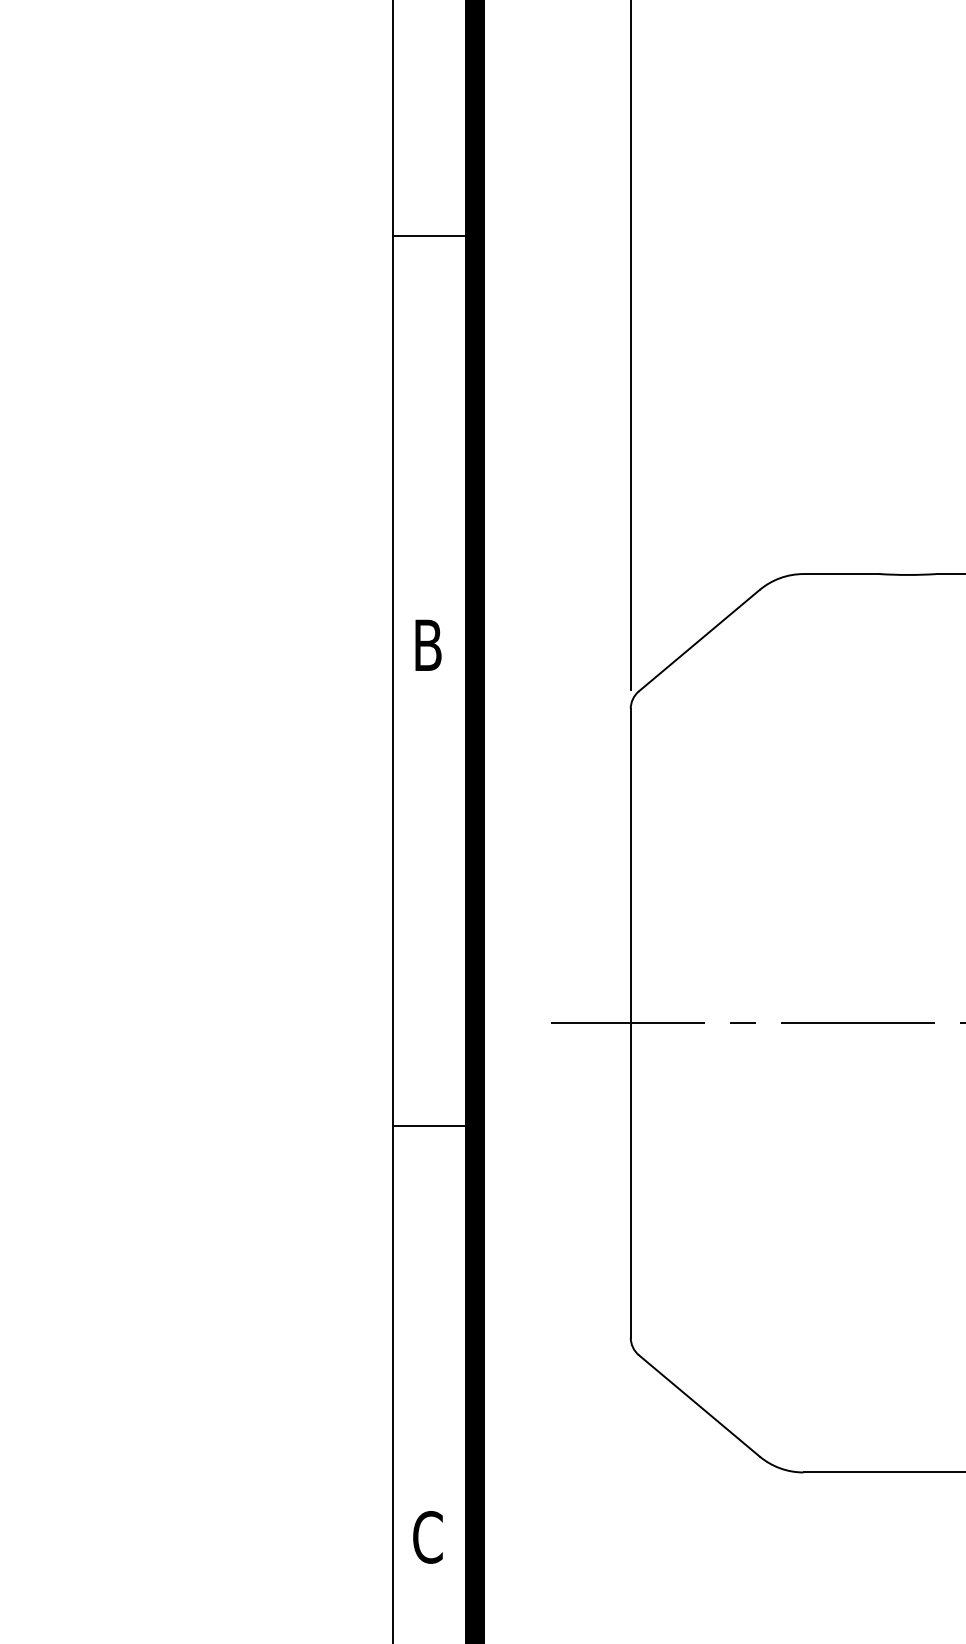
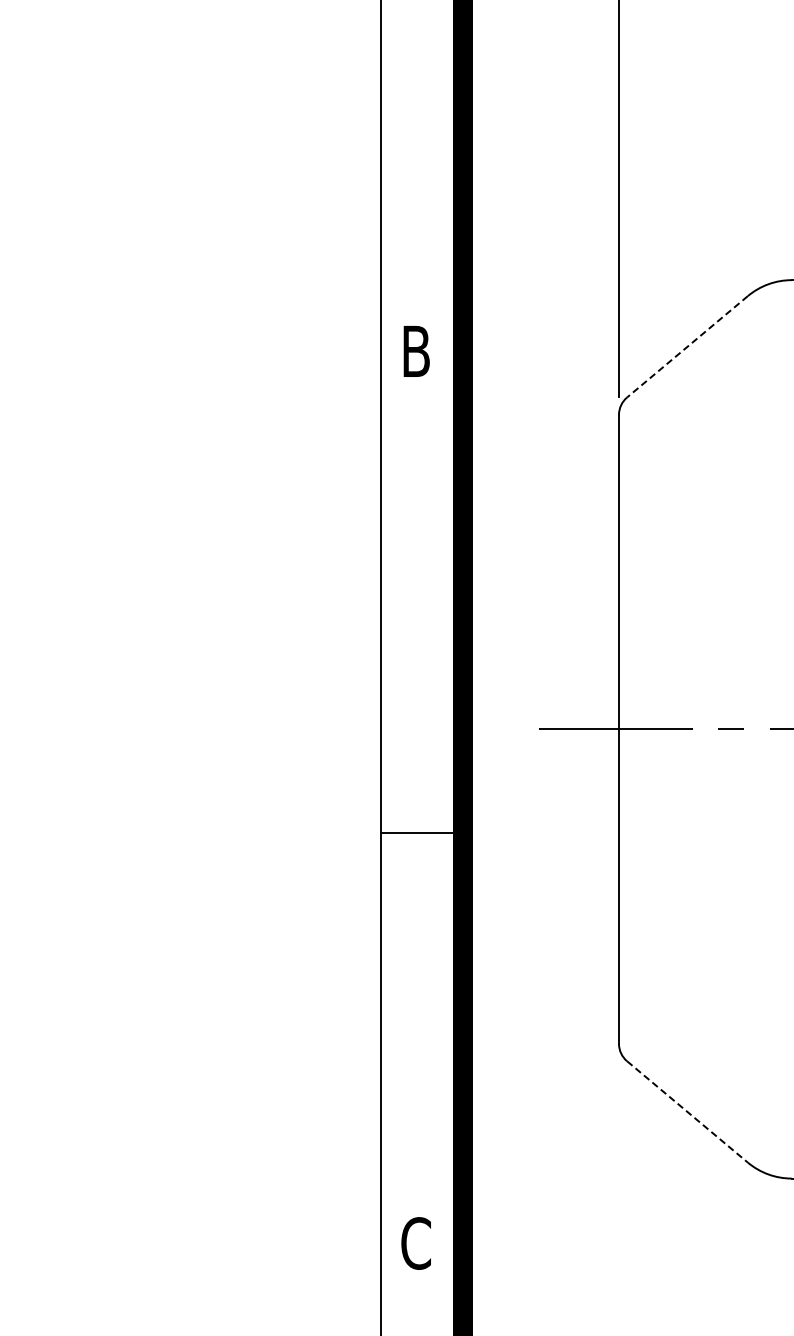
line: (699, 640) -> (687, 346), solid -> dashed
line: (699, 1405) -> (687, 1111), solid -> dashed

